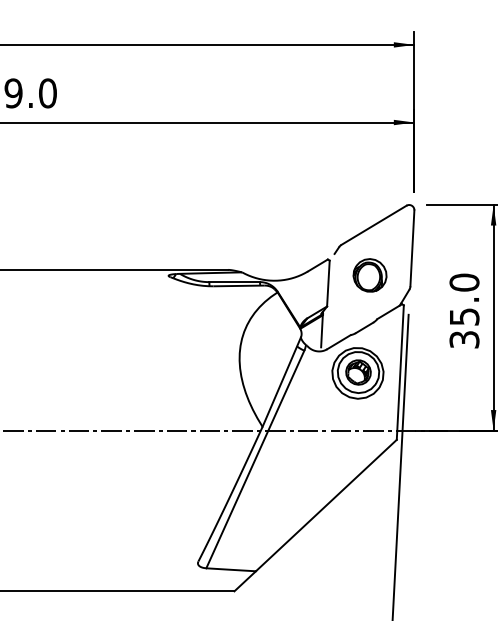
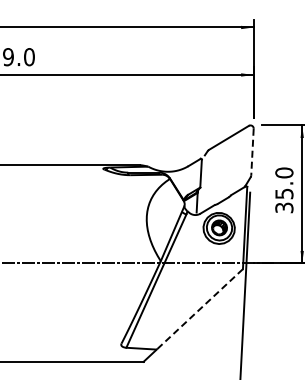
line: (412, 249) -> (252, 152), solid -> dashed
part: (369, 275) -> (226, 168), removed
line: (325, 505) -> (199, 309), solid -> dashed

